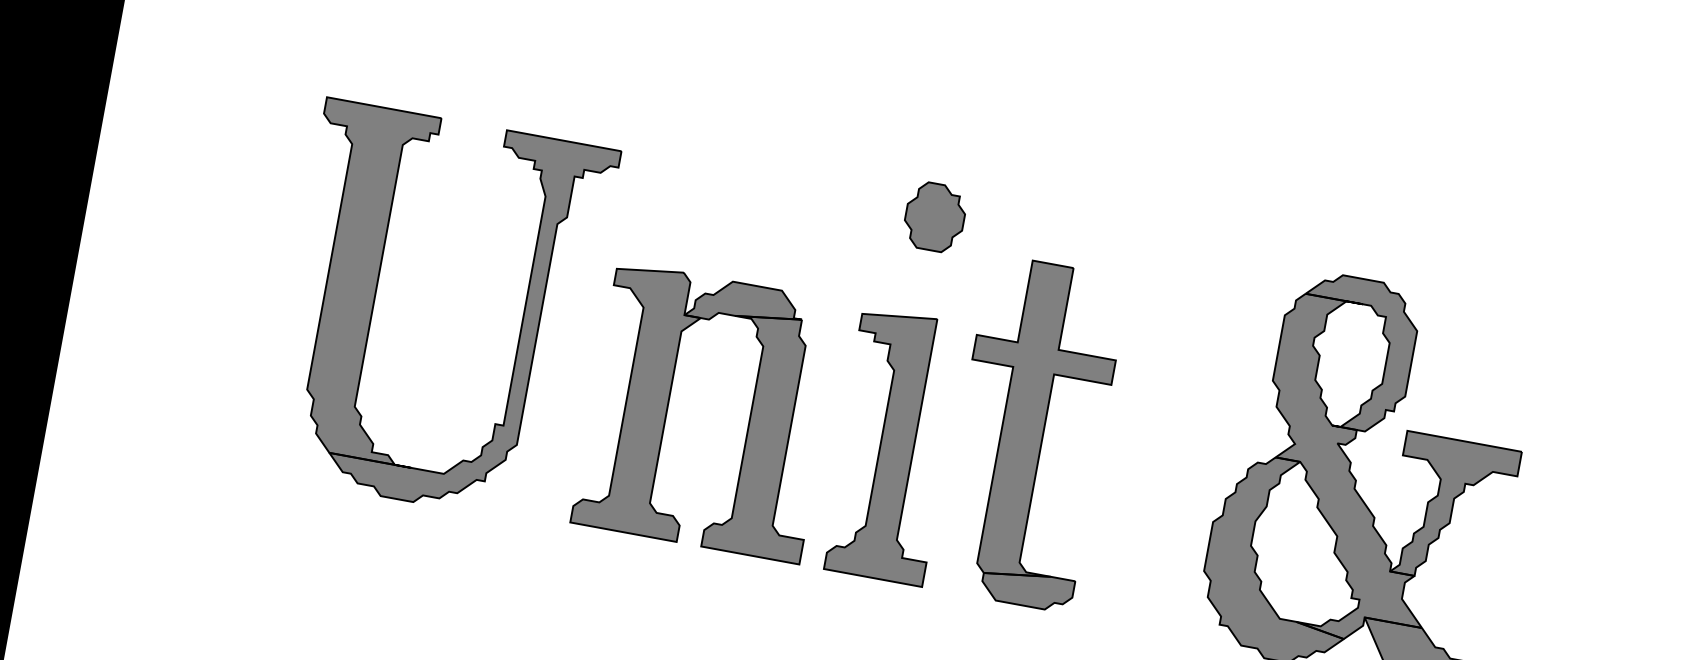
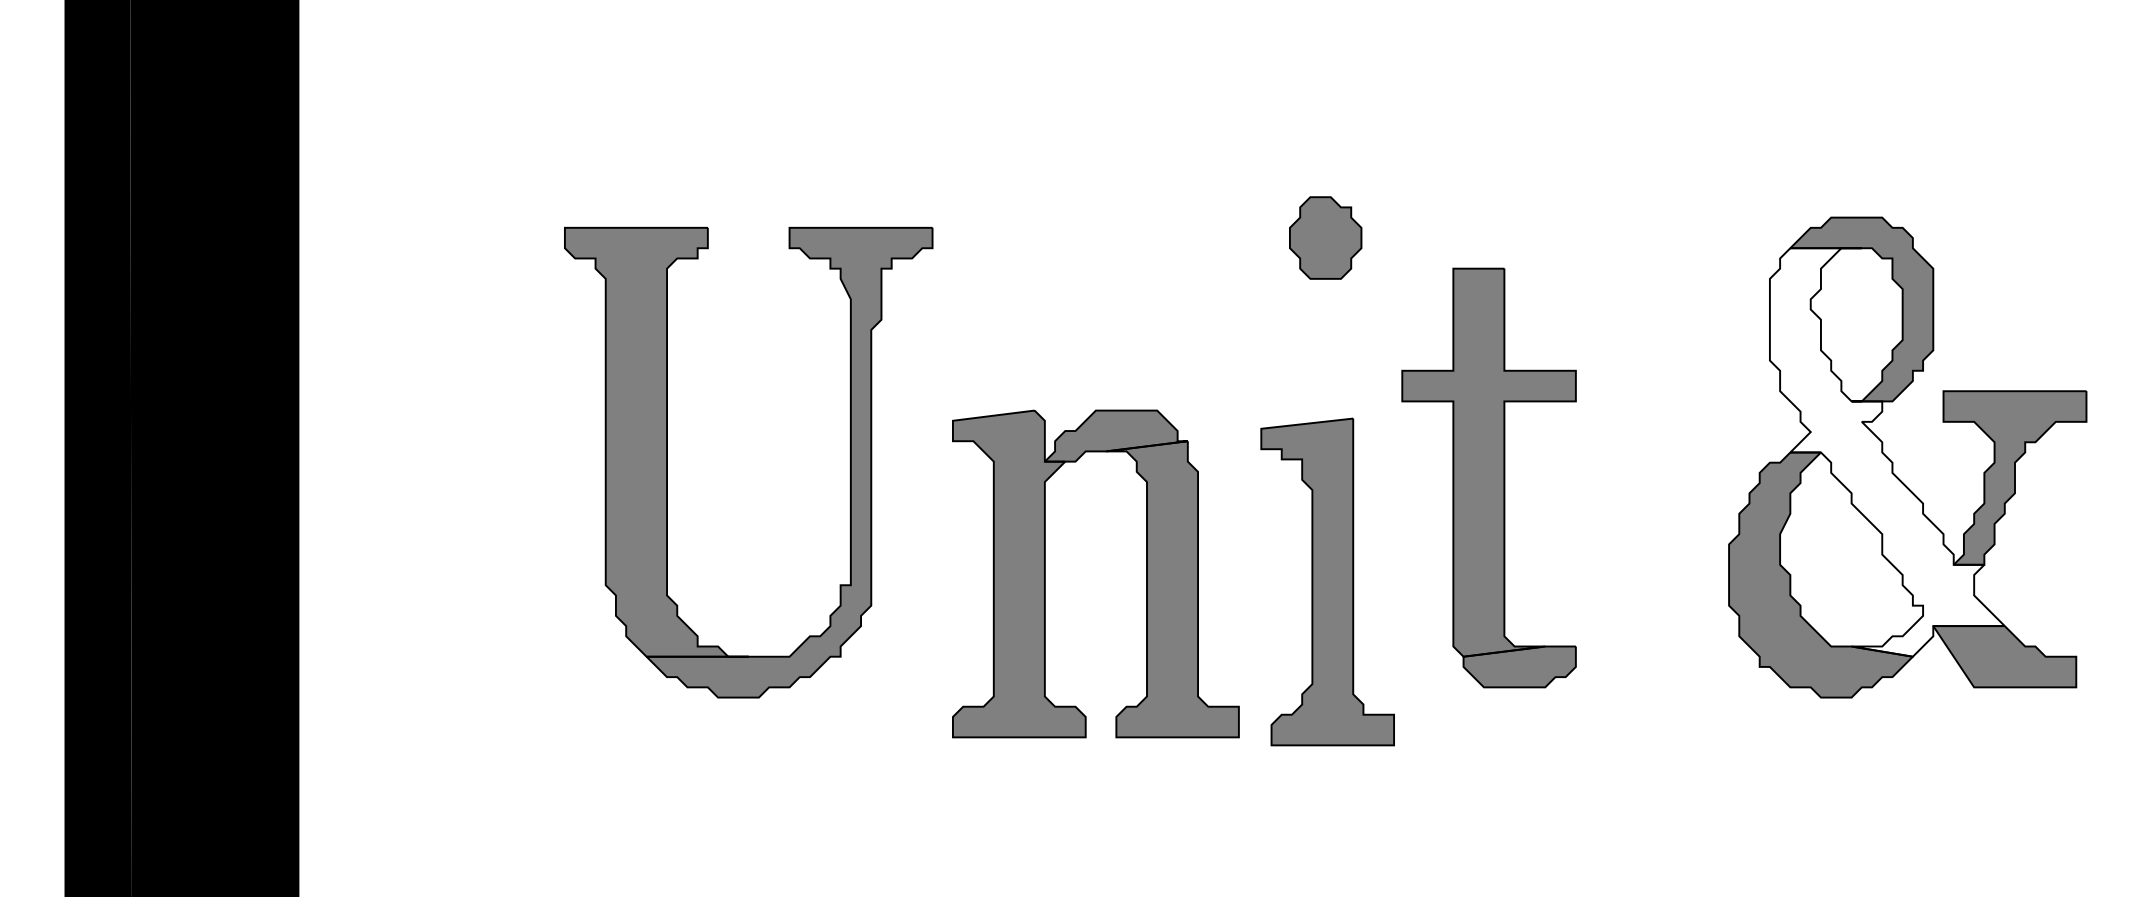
part: (668, 404) -> (1045, 573), moved
part: (892, 445) -> (1327, 581), moved
fill: (1352, 471) -> (1886, 452), removed

